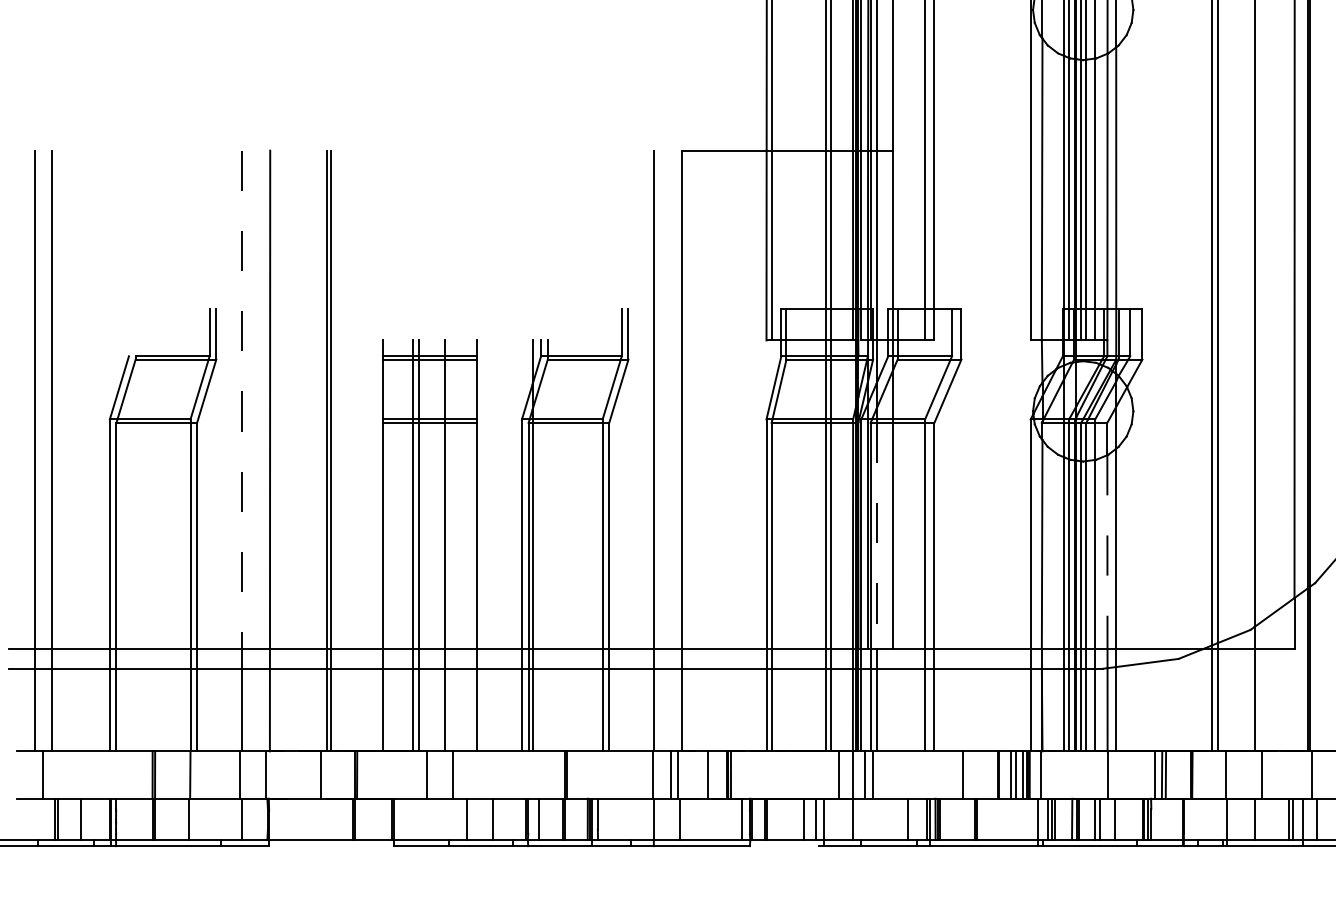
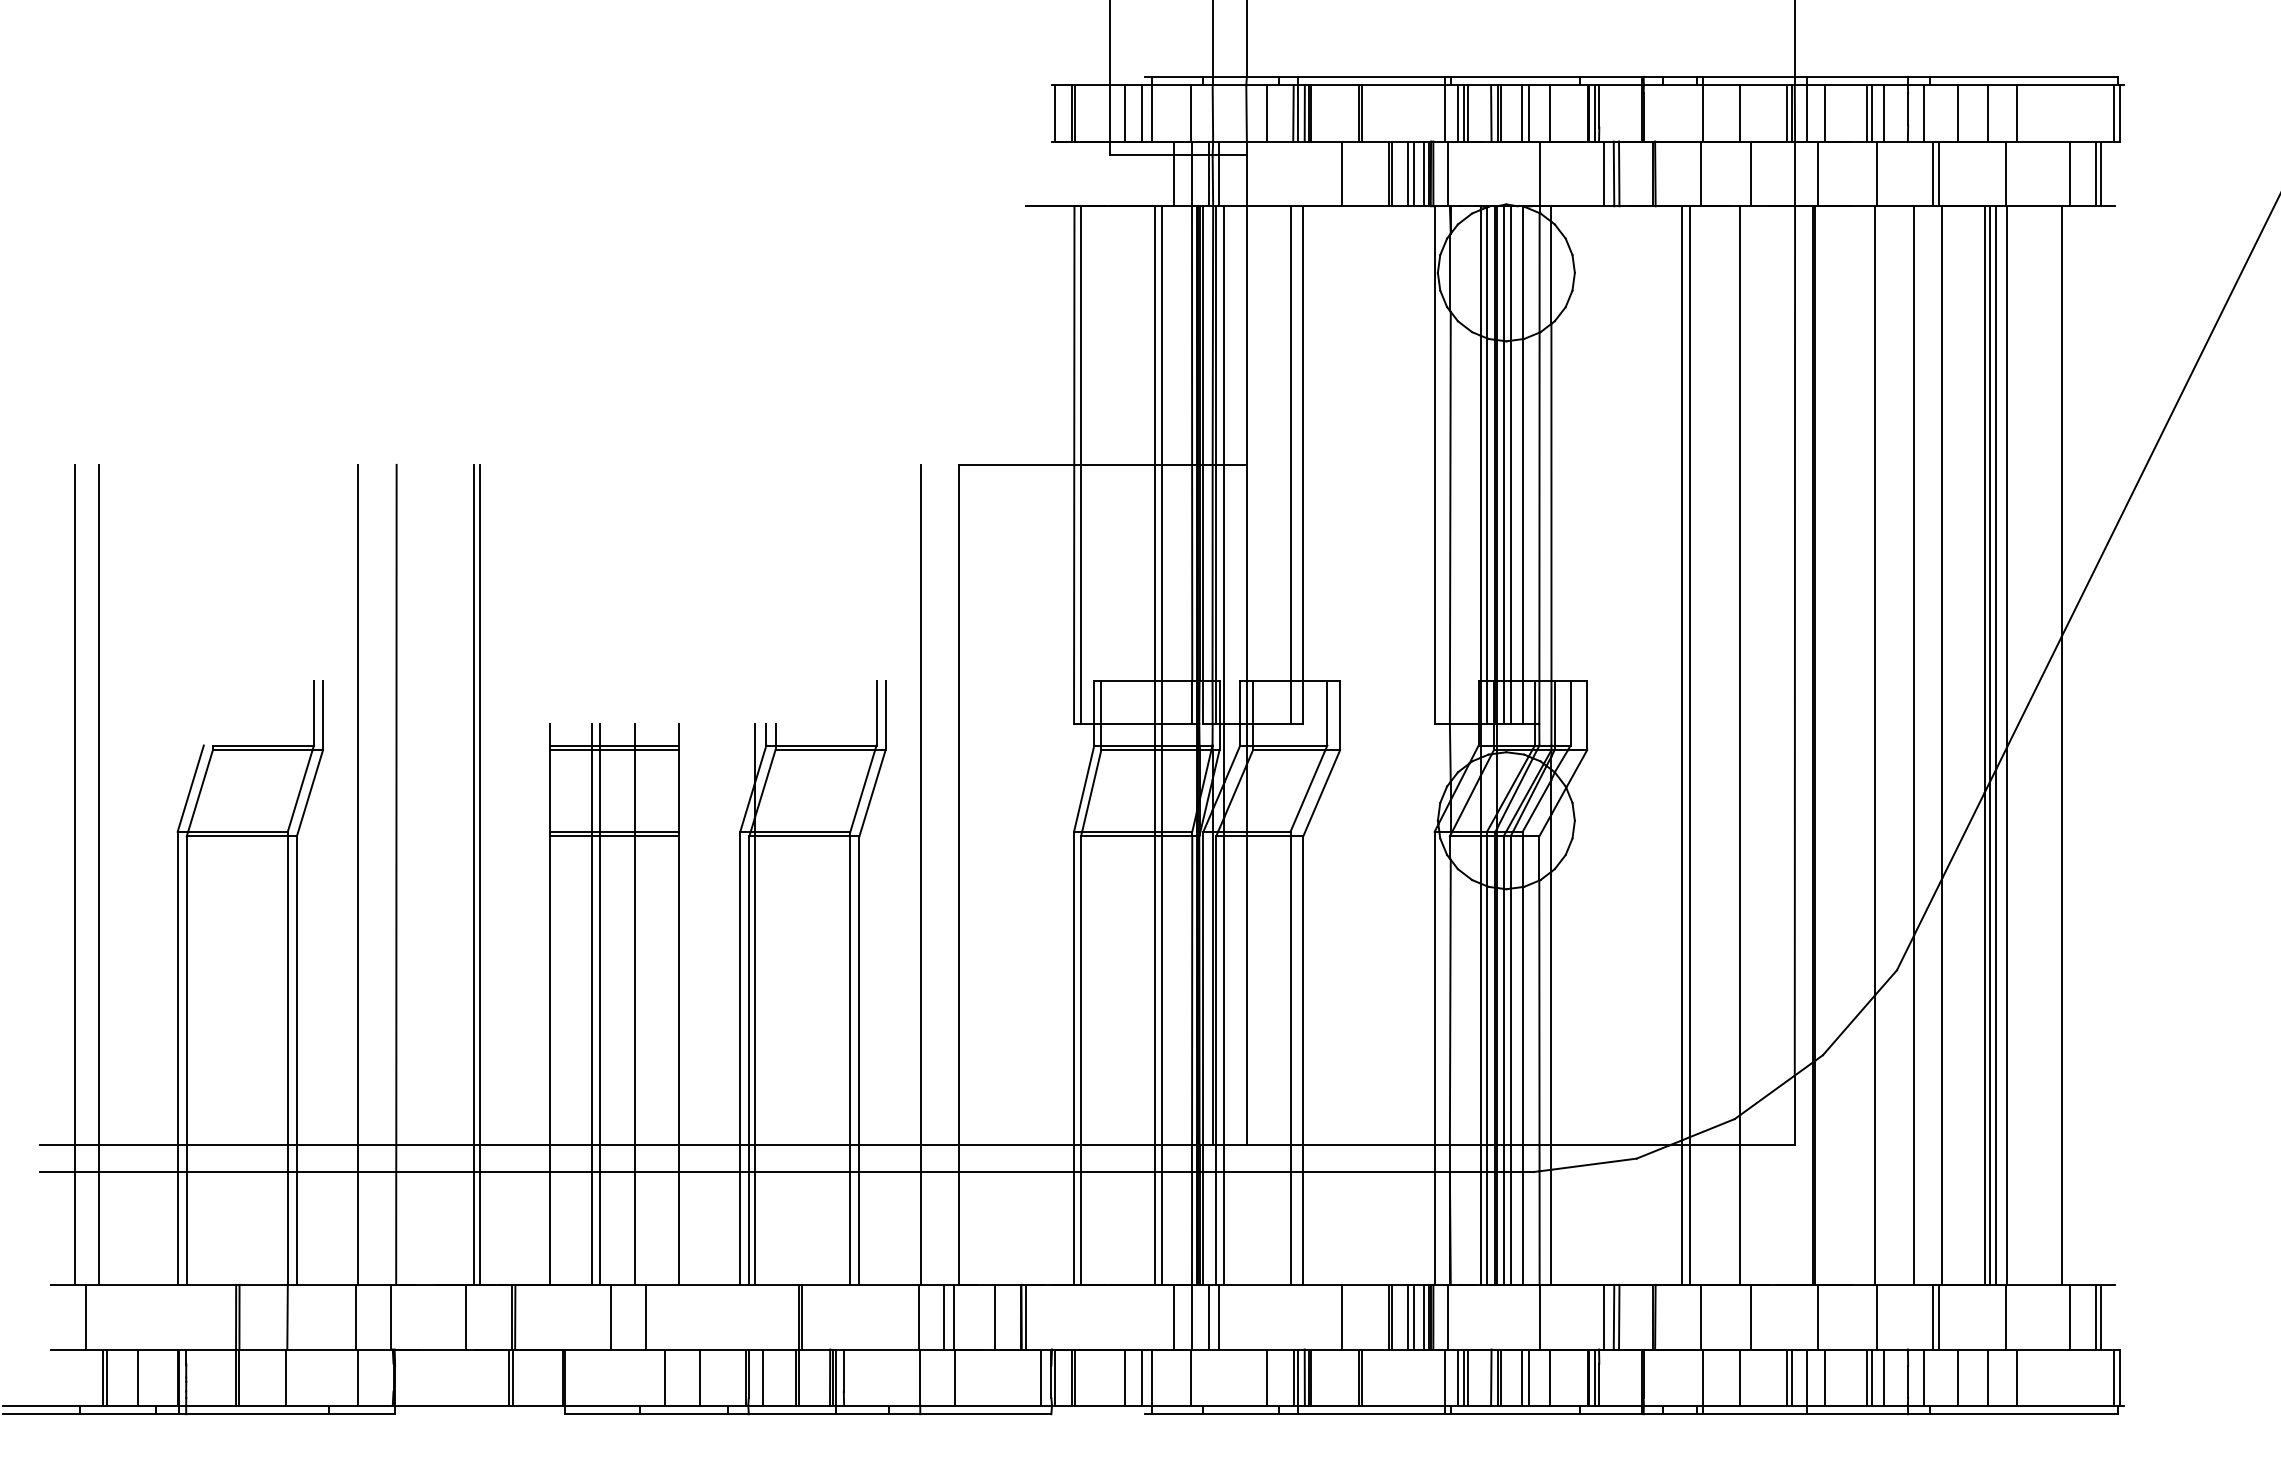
line: (242, 400) -> (358, 805), dashed -> solid
line: (876, 535) -> (1224, 990), dashed -> solid
line: (1107, 552) -> (1539, 1013), dashed -> solid

